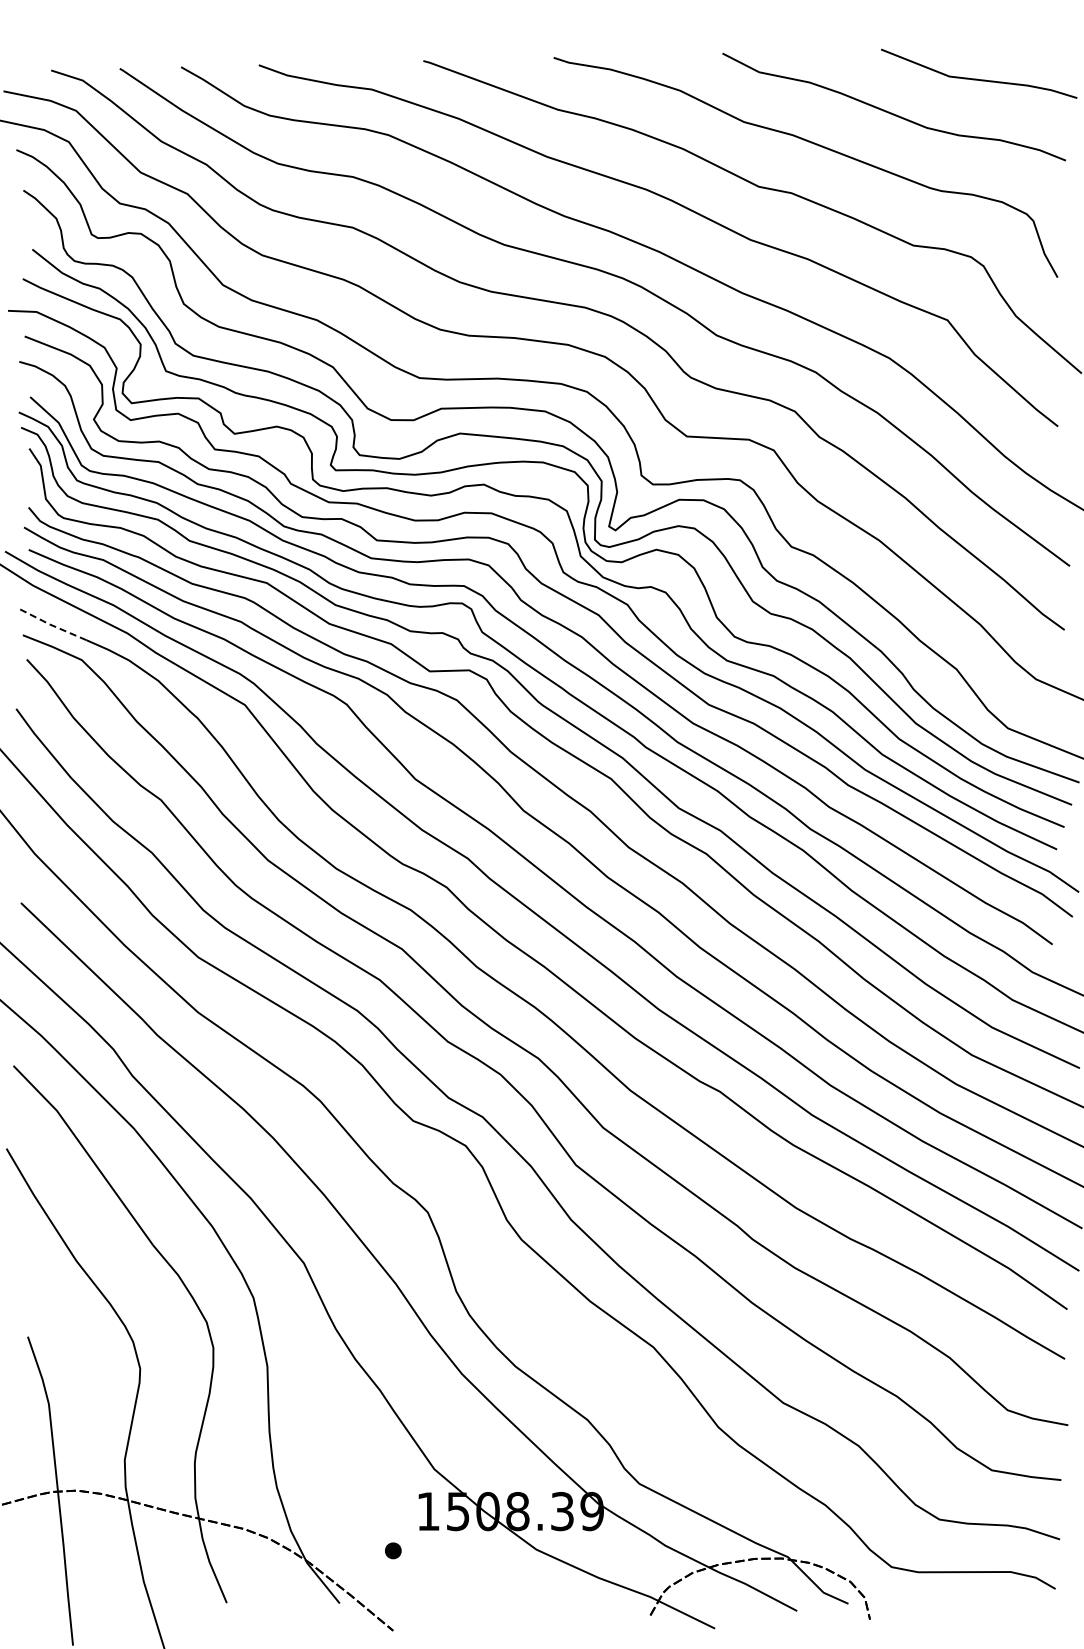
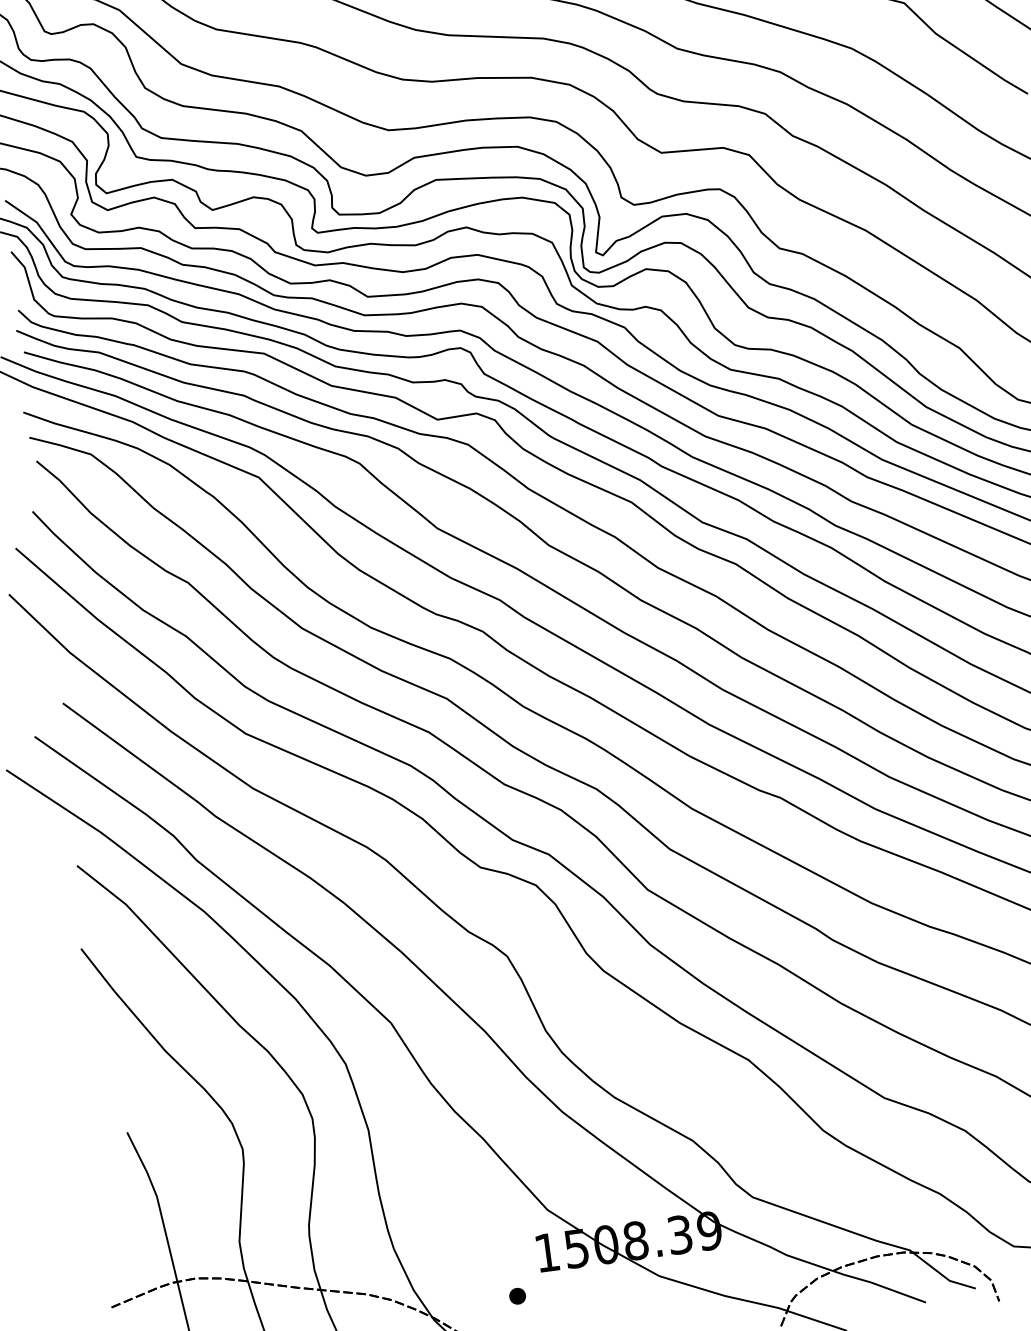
line: (51, 625) -> (56, 424), dashed -> solid

